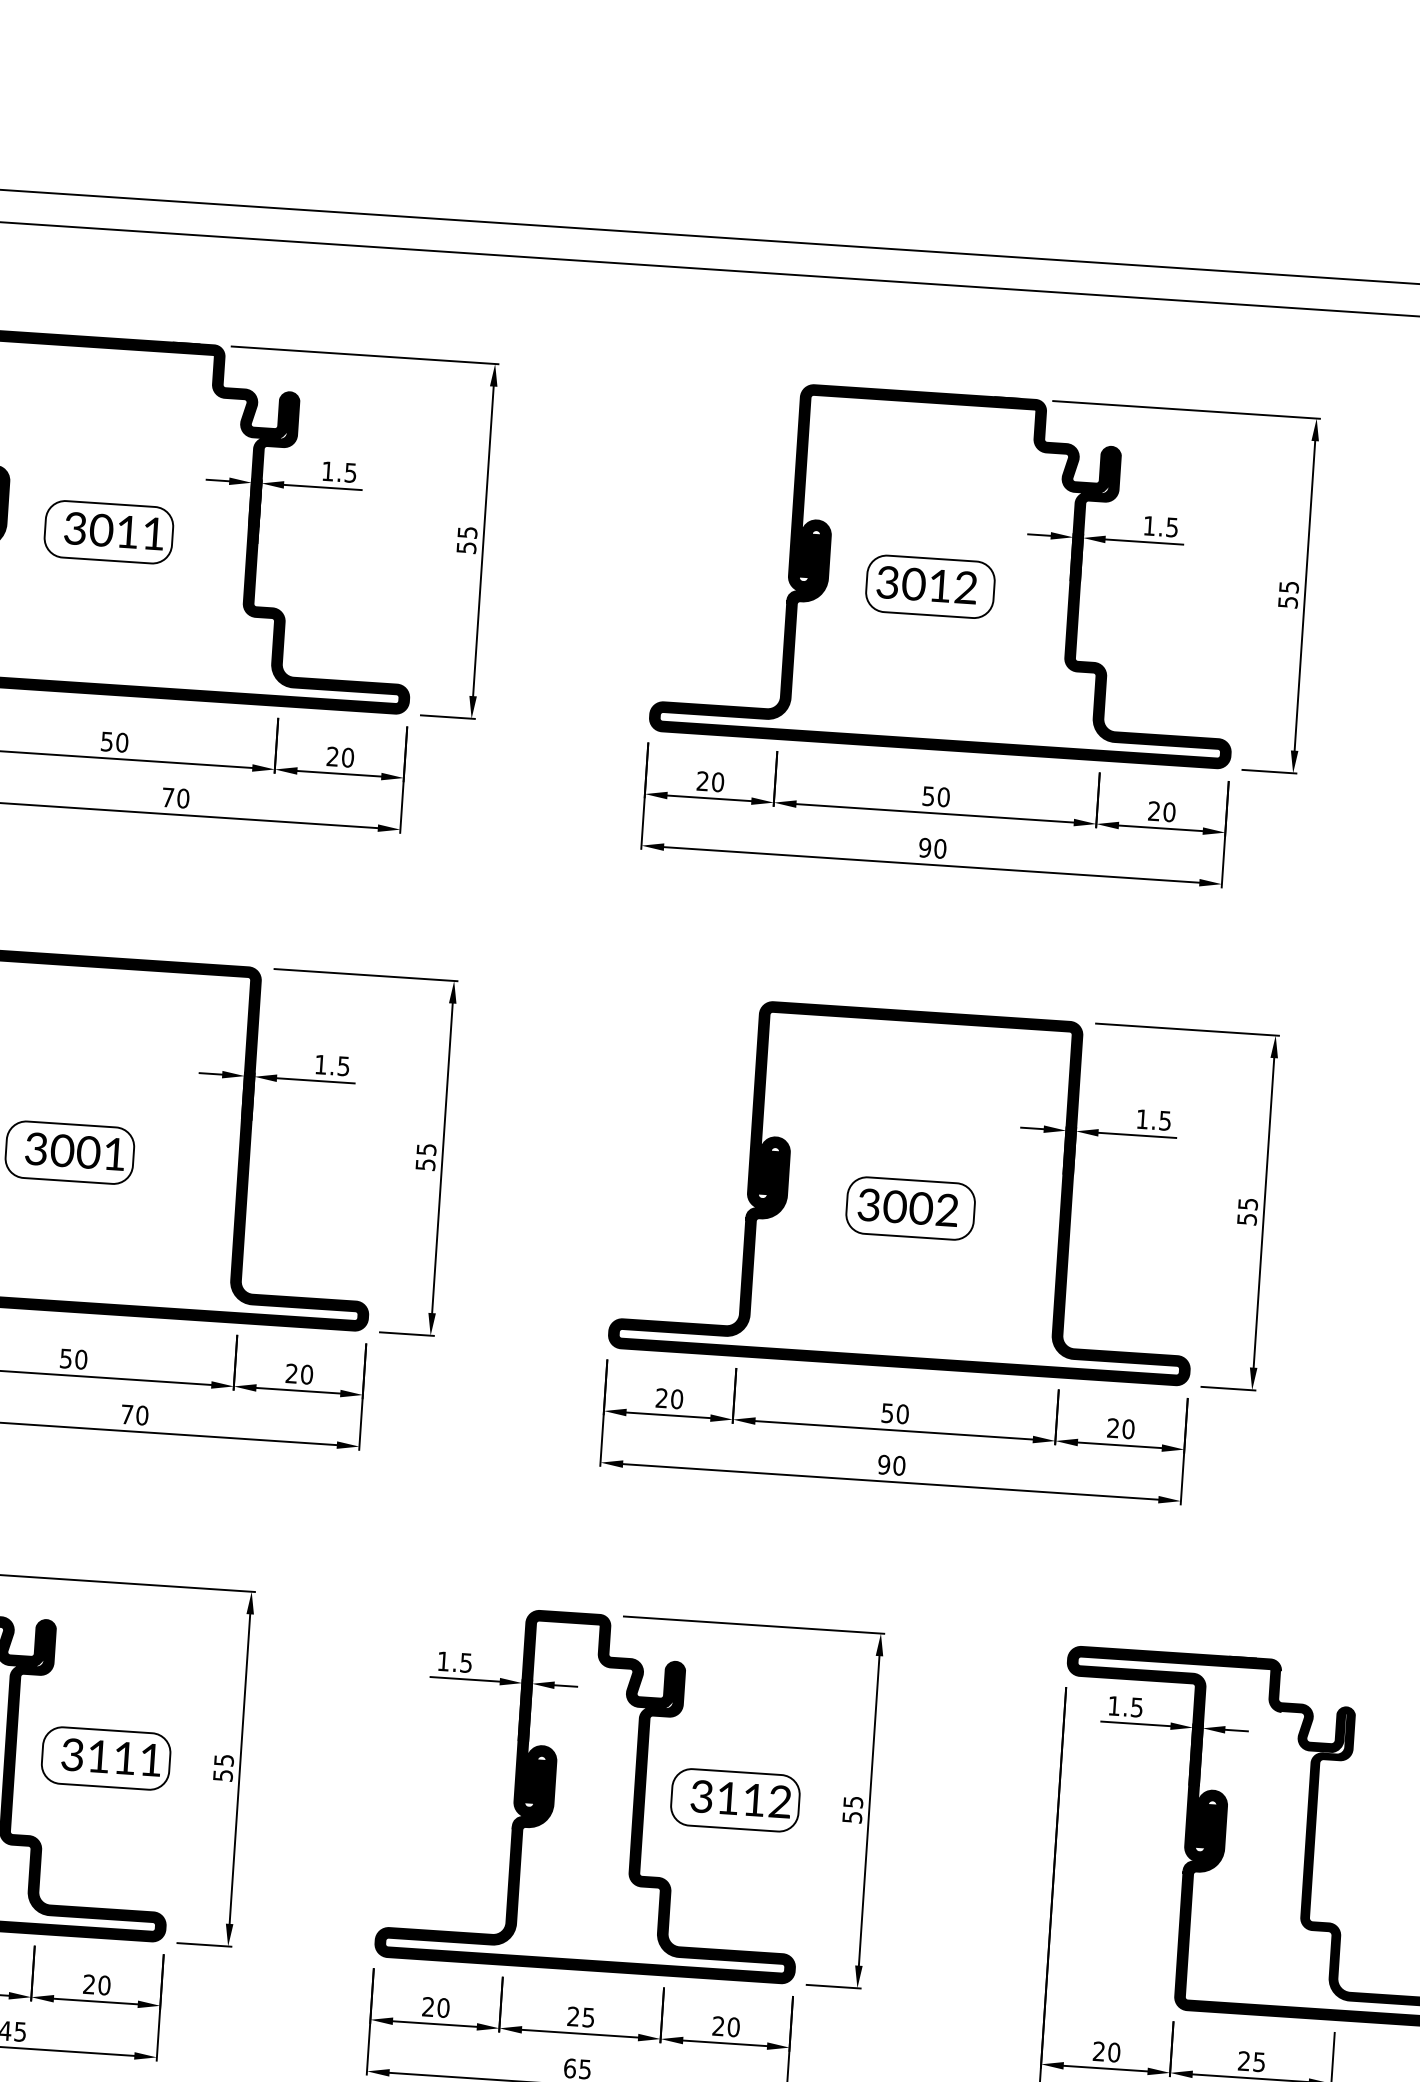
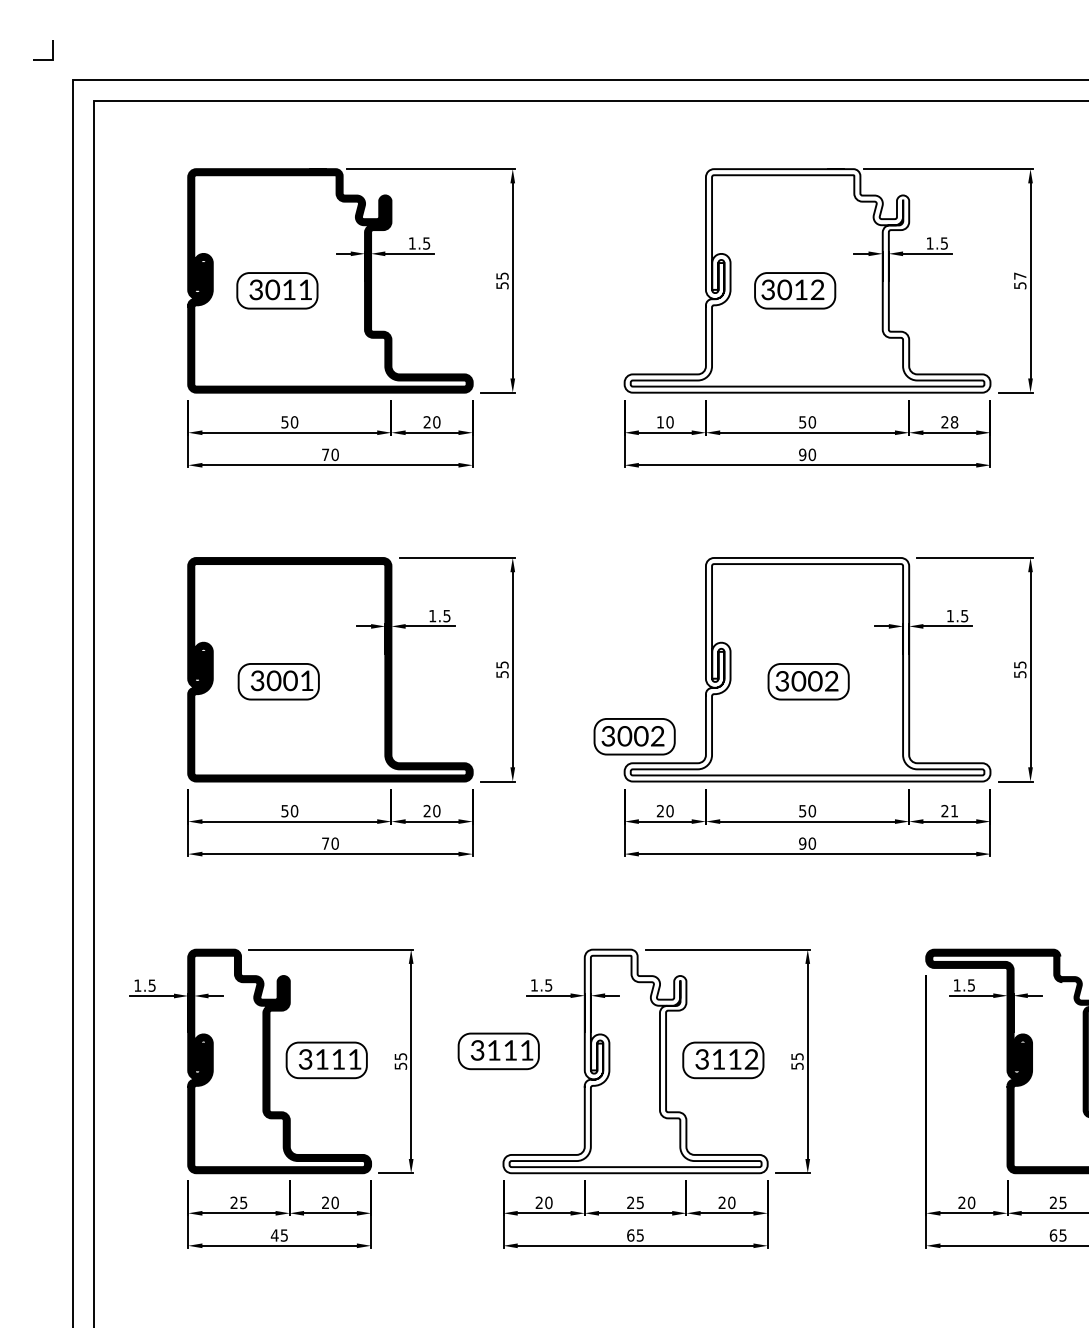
fill: (951, 571) -> (807, 280), removed
text: (1289, 586) -> (1020, 275), 55 -> 57
text: (701, 781) -> (659, 422), 20 -> 10
text: (1169, 812) -> (954, 422), 20 -> 28
fill: (910, 1188) -> (807, 669), removed
part: (628, 1277) -> (634, 736), added
text: (1128, 1428) -> (954, 810), 20 -> 21
part: (379, 1762) -> (498, 1051), added
fill: (595, 1792) -> (635, 1061), removed

